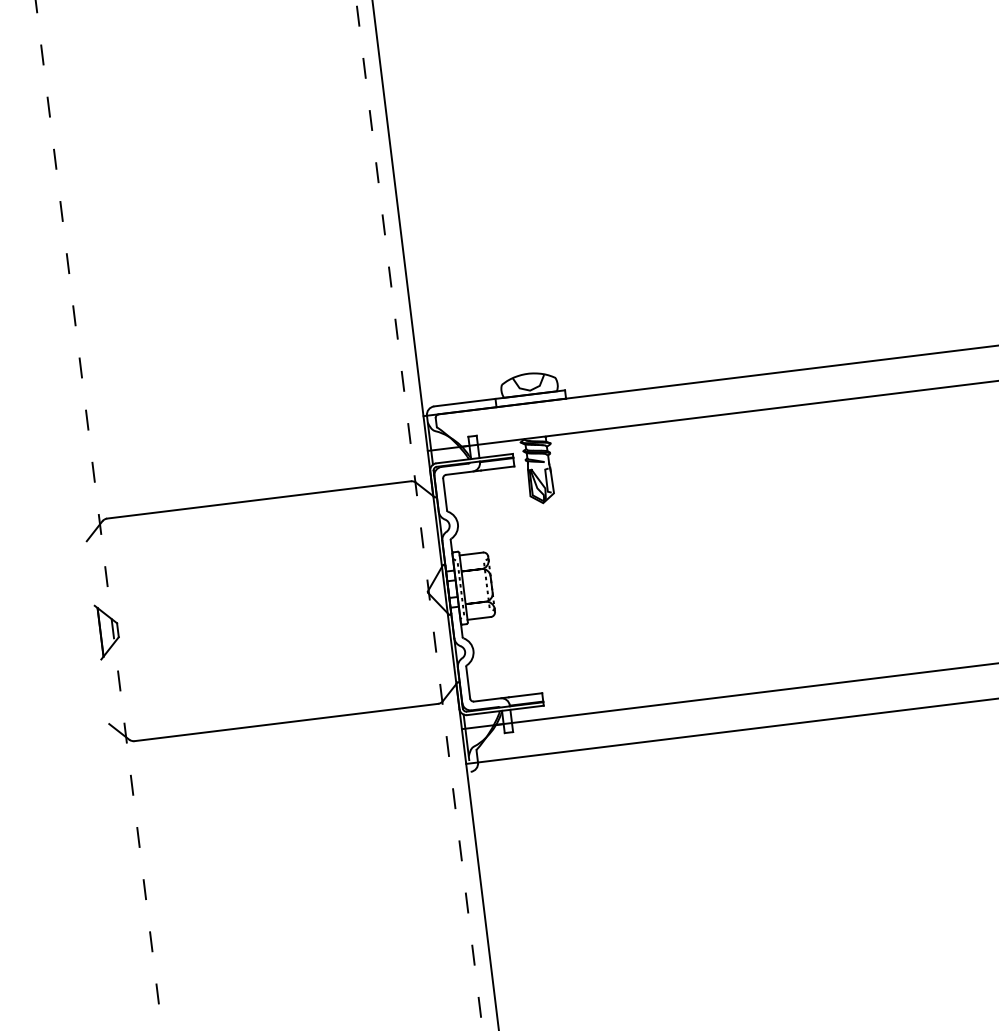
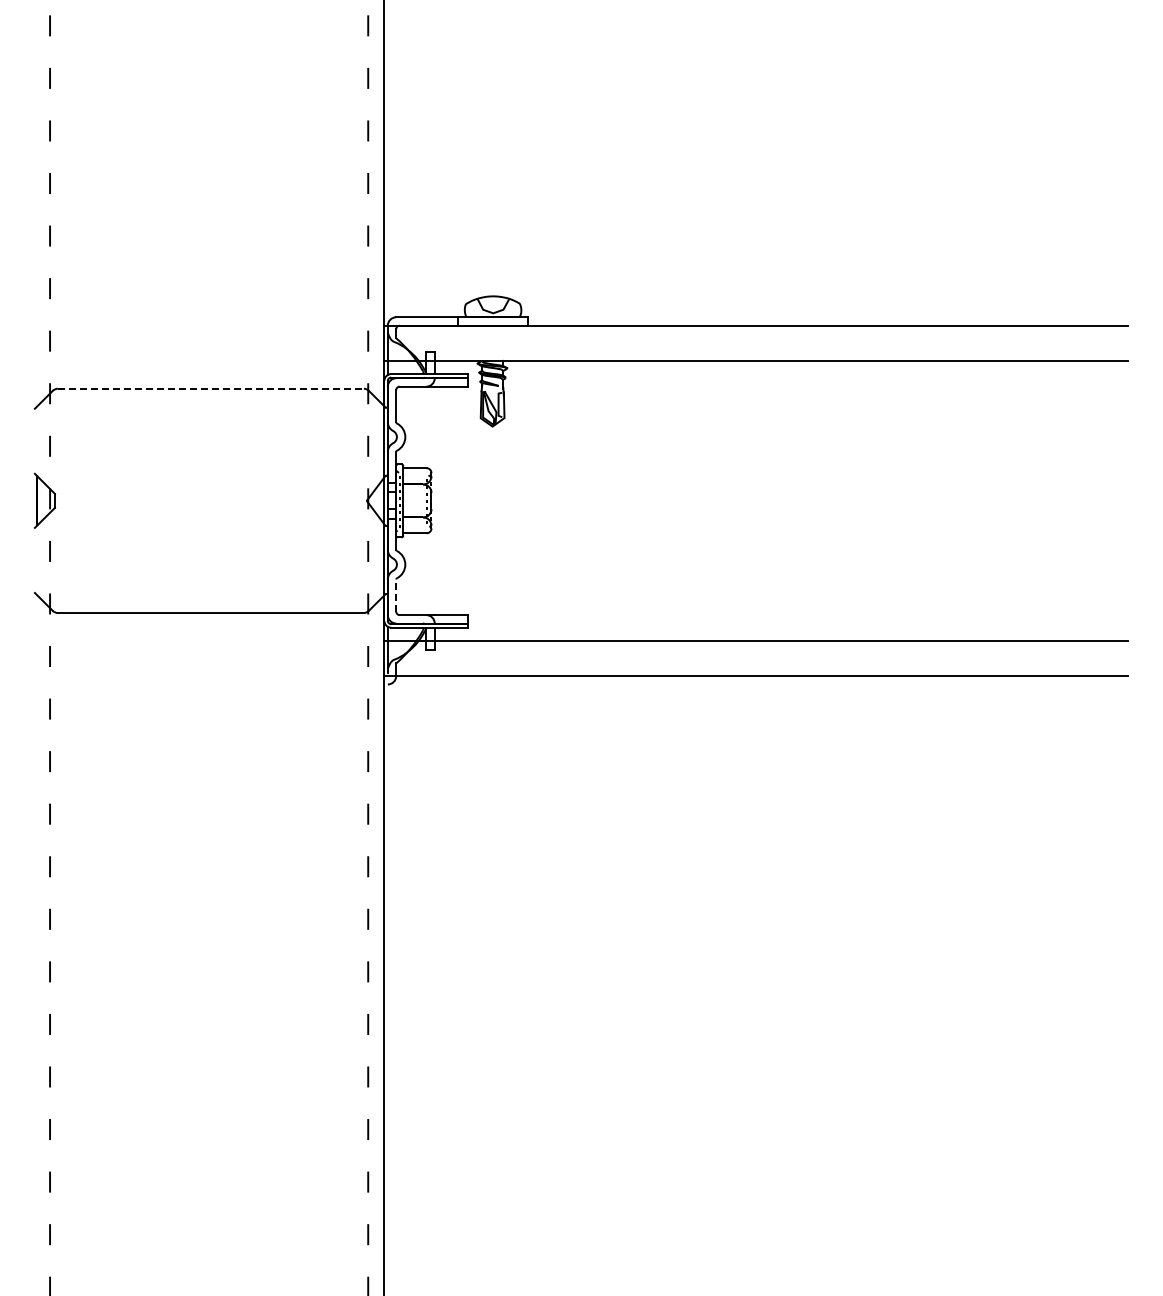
line: (259, 499) -> (211, 388), solid -> dashed
line: (468, 682) -> (396, 595), solid -> dashed

